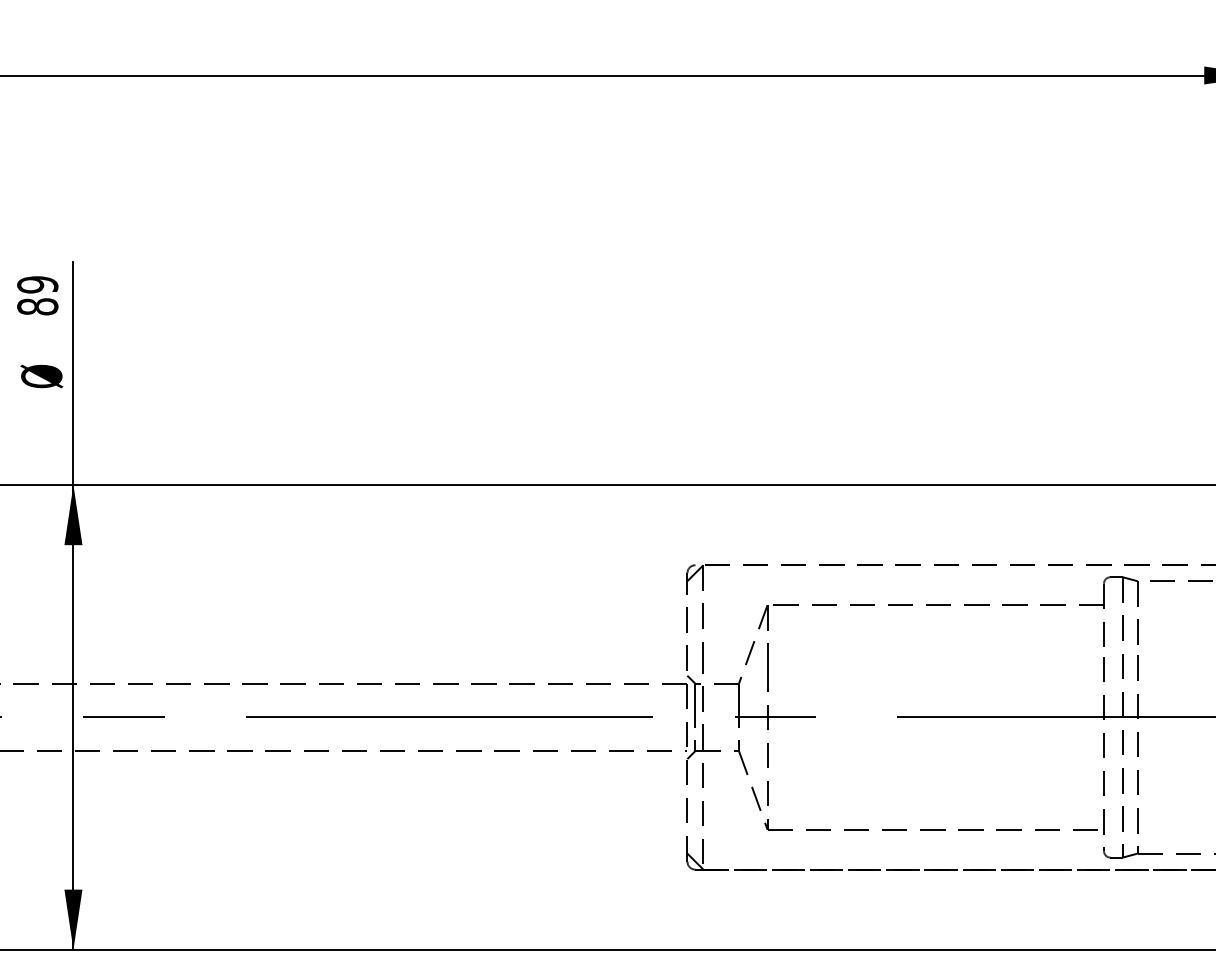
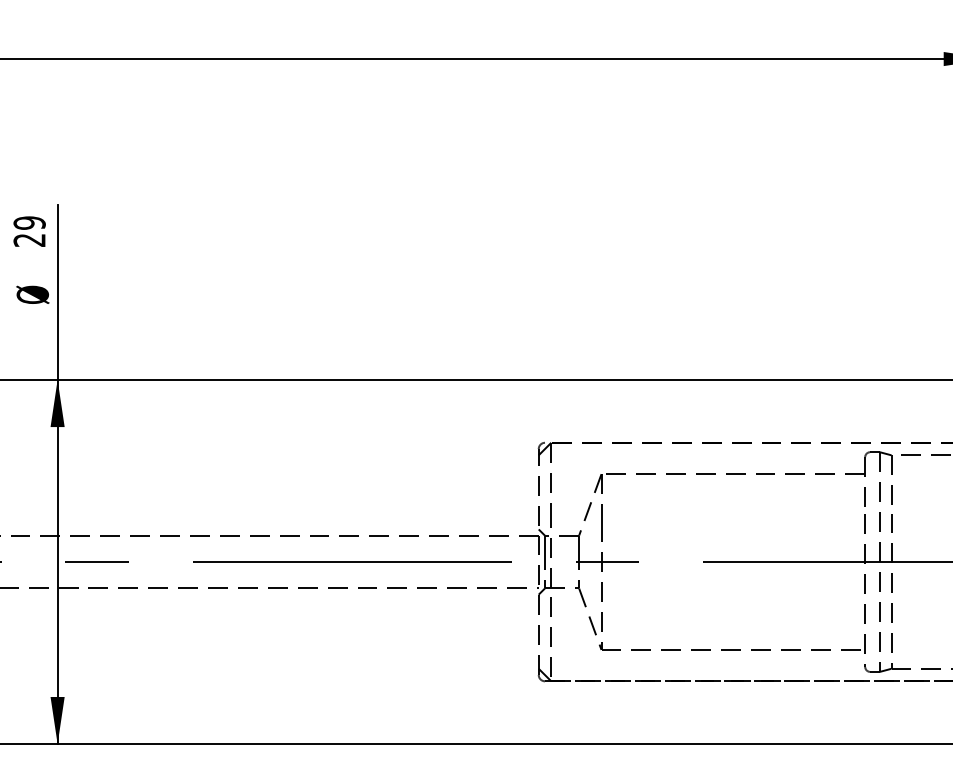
text: (37, 306) -> (29, 240), 89 -> 29

